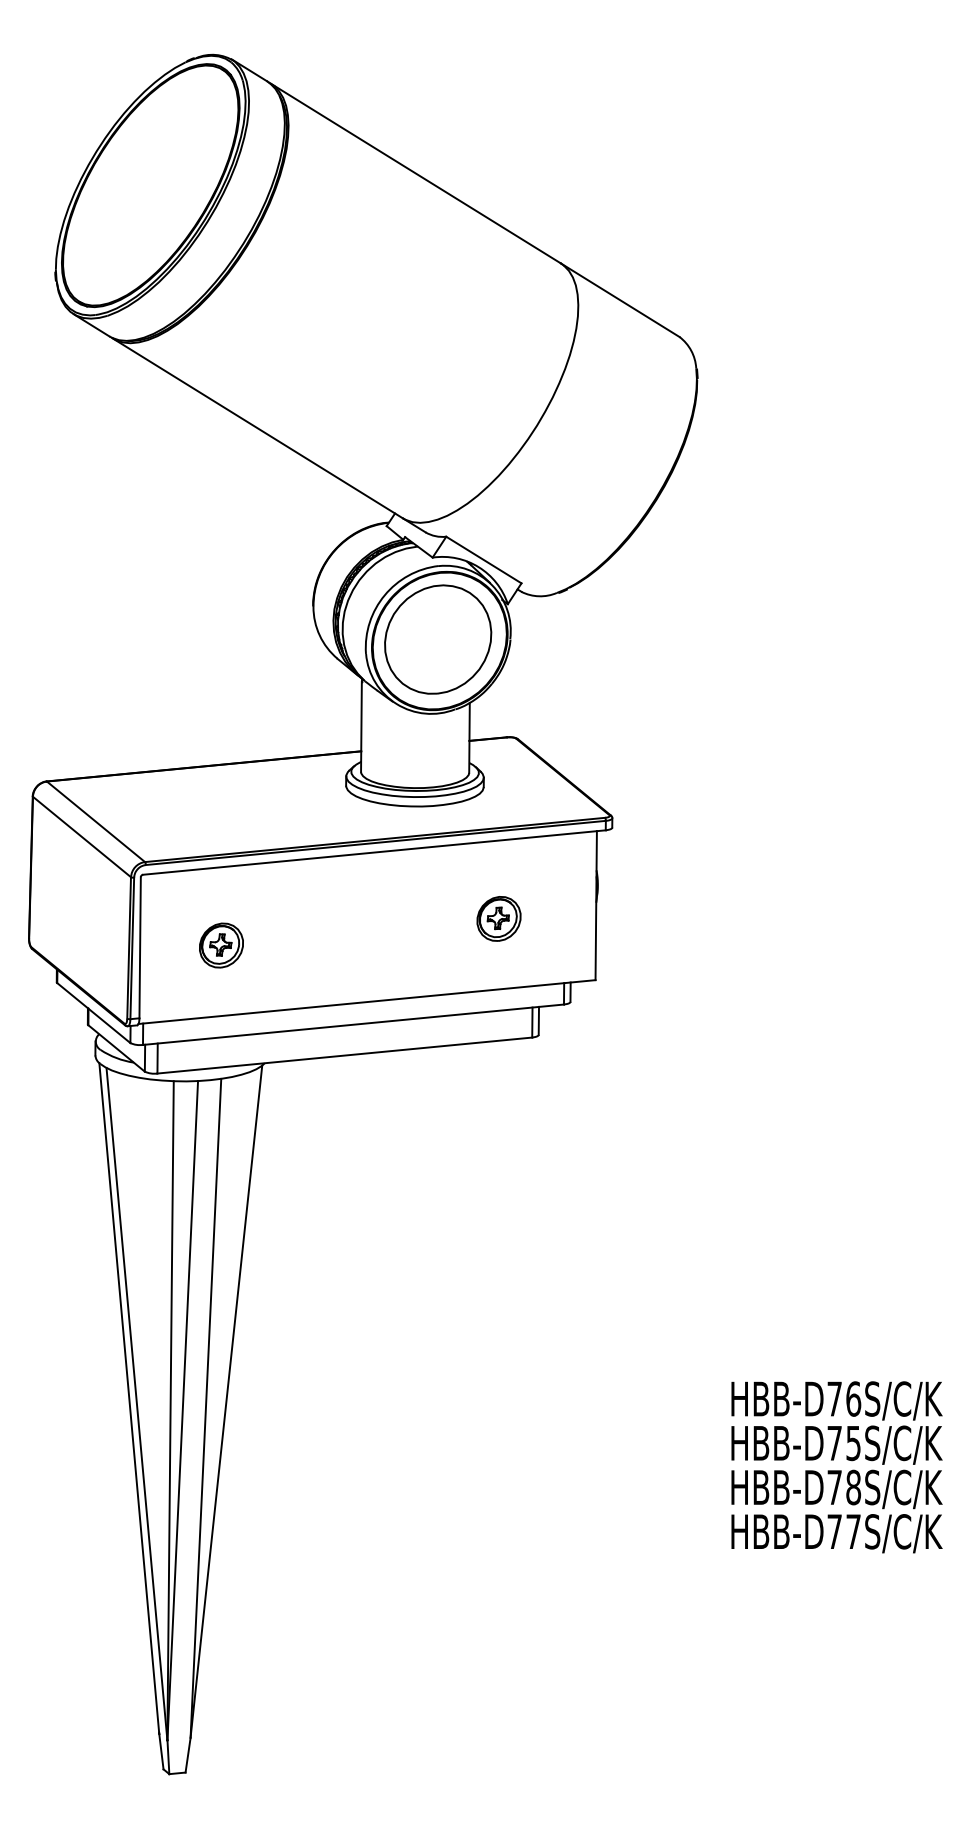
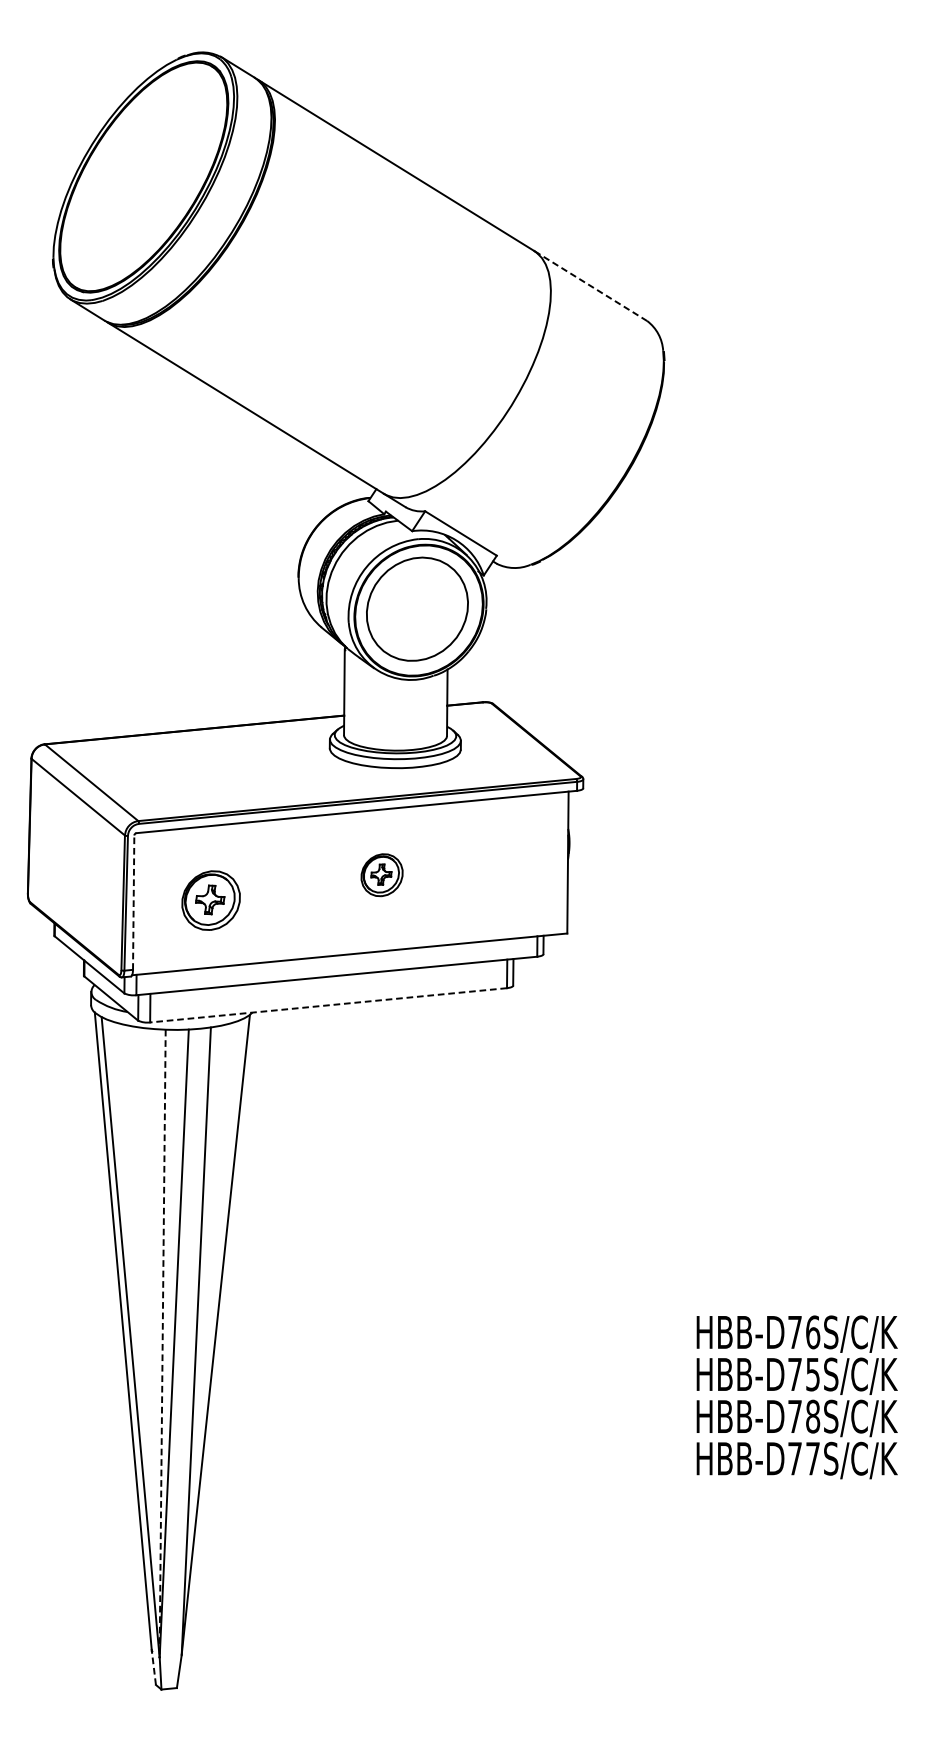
line: (620, 300) -> (591, 286), solid -> dashed
part: (498, 918) -> (381, 874), moved
part: (221, 945) -> (211, 900), size x1.4
line: (140, 947) -> (134, 902), solid -> dashed
line: (344, 1055) -> (328, 1005), solid -> dashed
line: (170, 1410) -> (162, 1343), solid -> dashed
line: (161, 1750) -> (154, 1667), solid -> dashed

